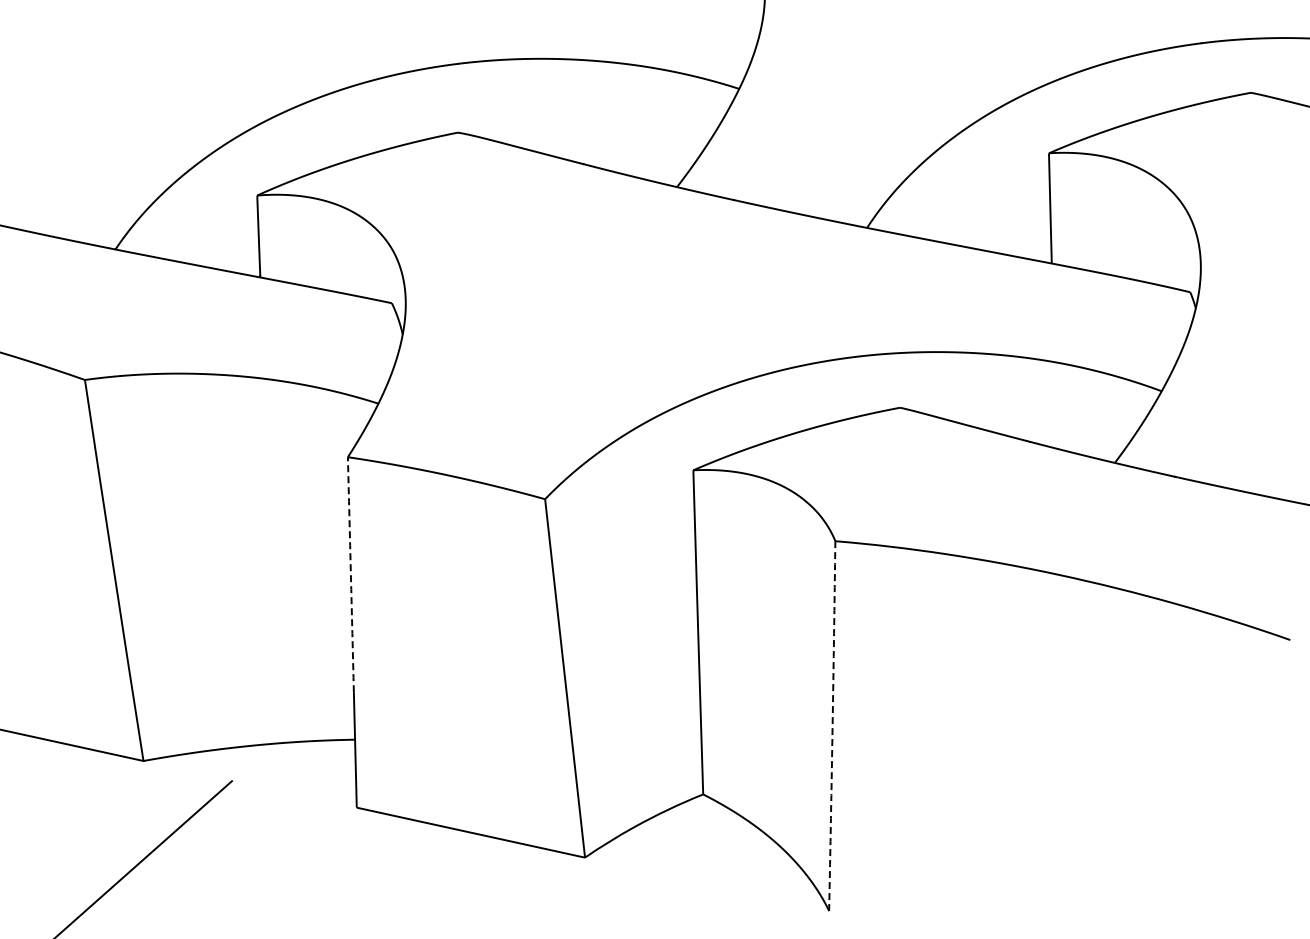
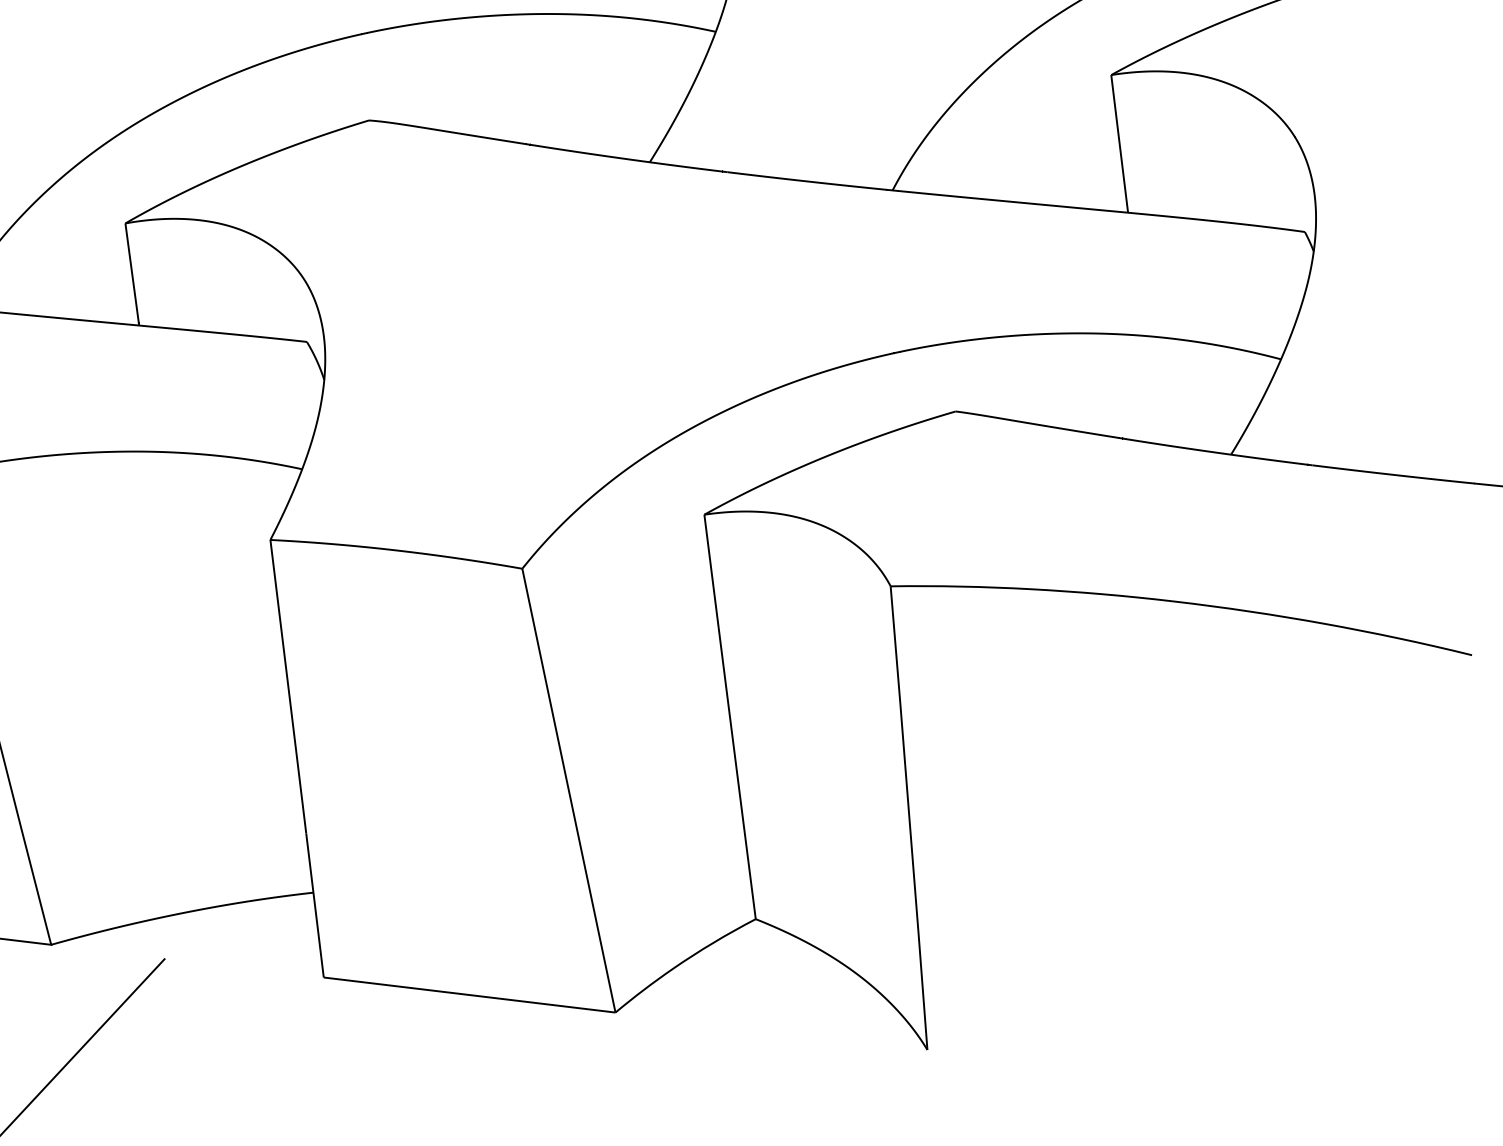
arc: (350, 574) -> (287, 686), dashed -> solid
arc: (832, 726) -> (909, 818), dashed -> solid

